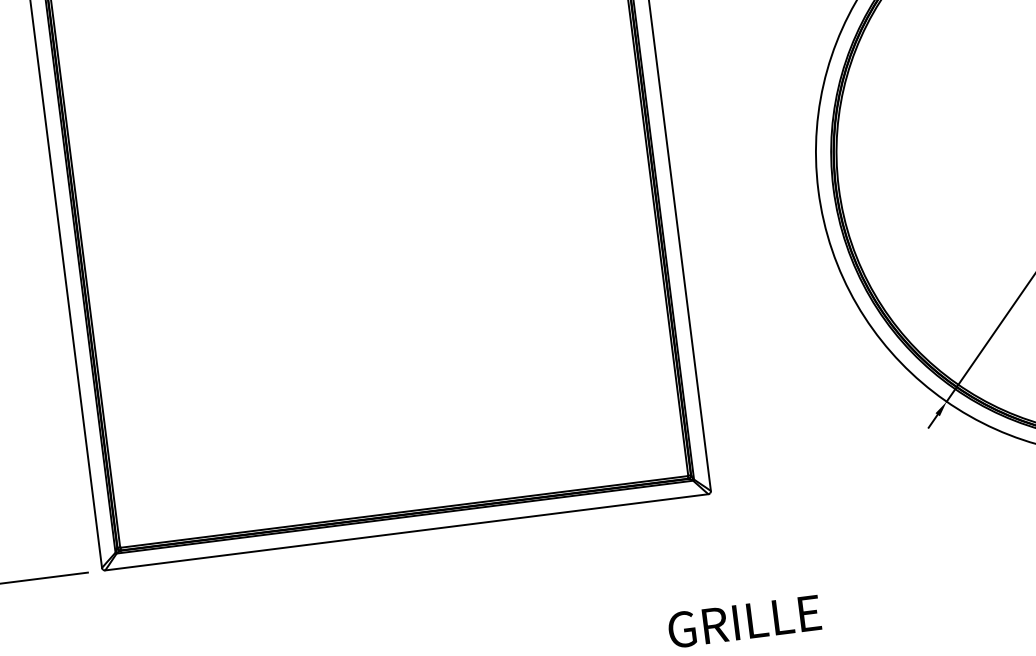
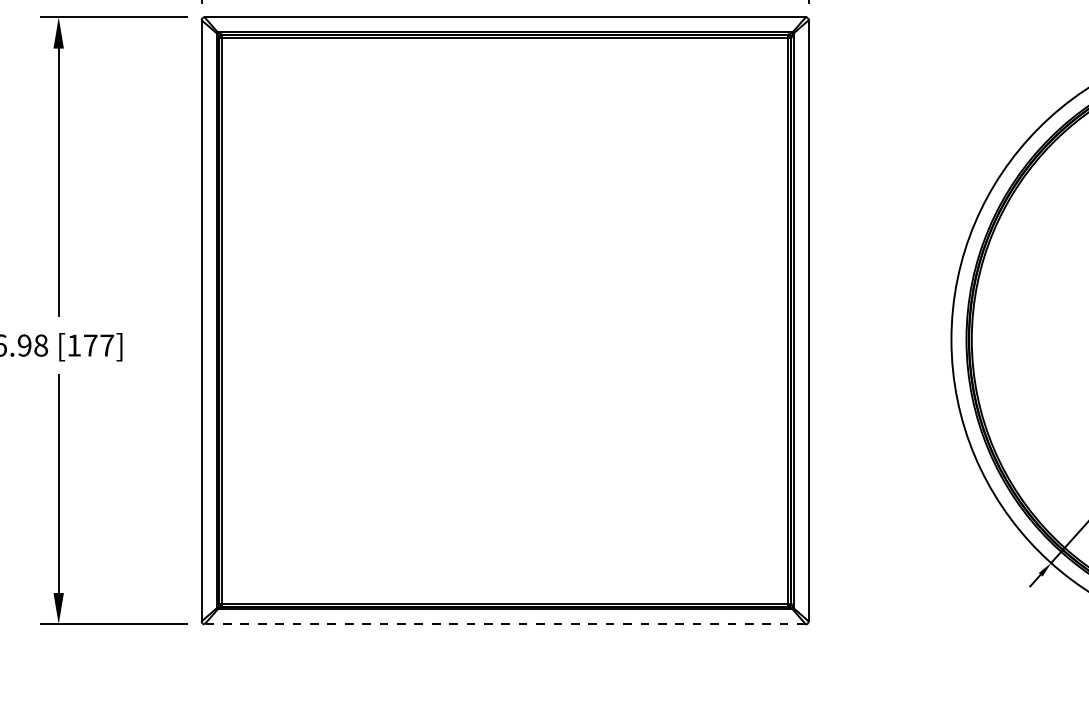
line: (407, 532) -> (505, 624), solid -> dashed

